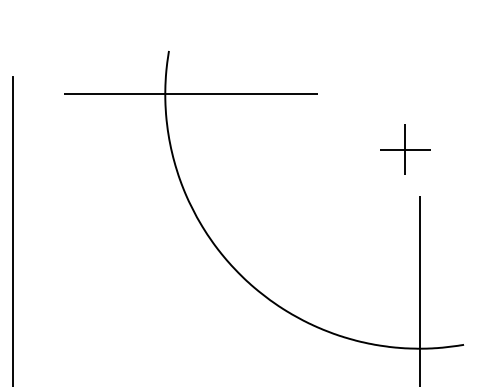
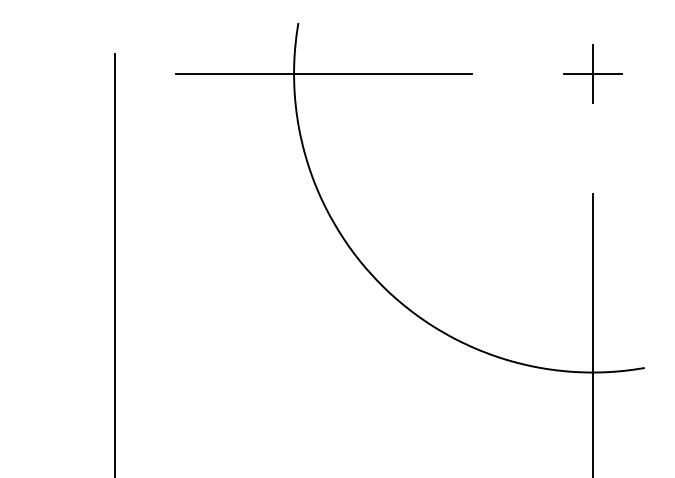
part: (404, 149) -> (592, 73), moved

